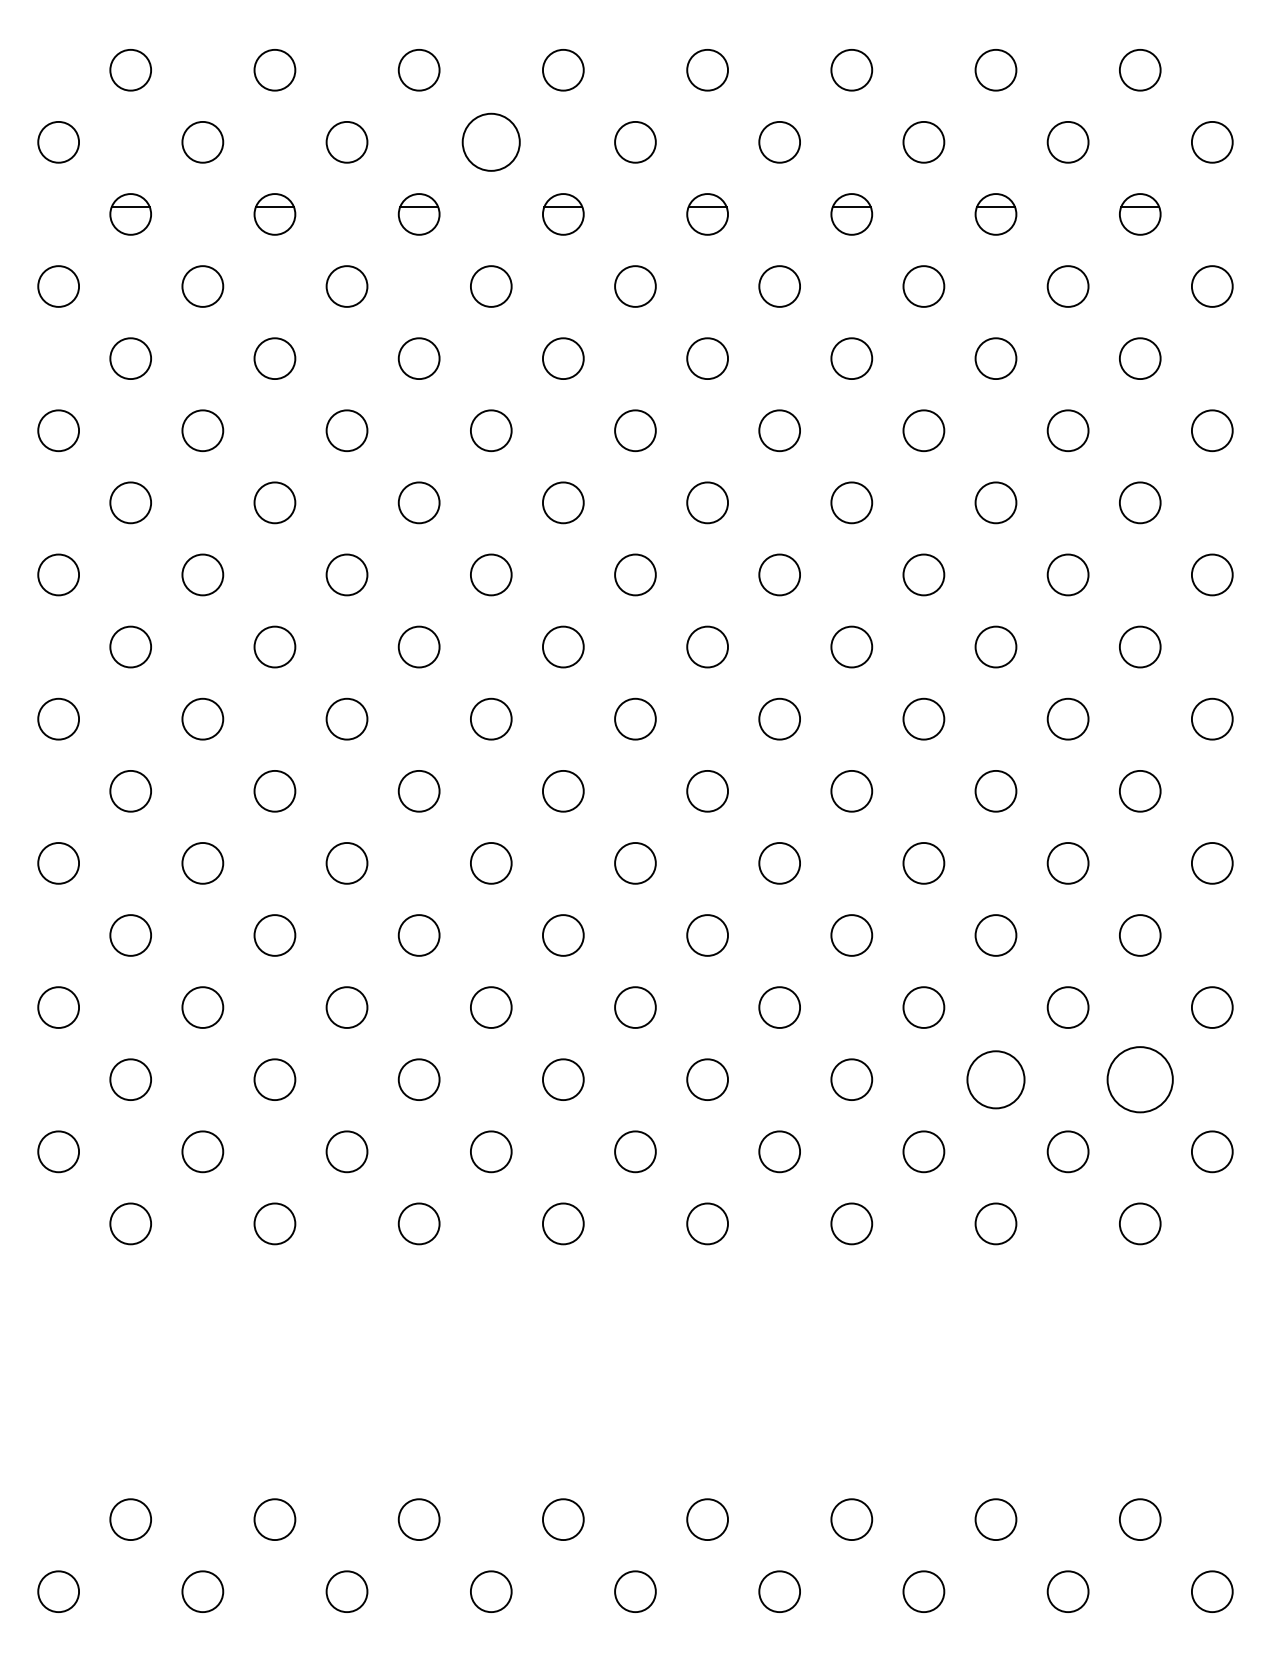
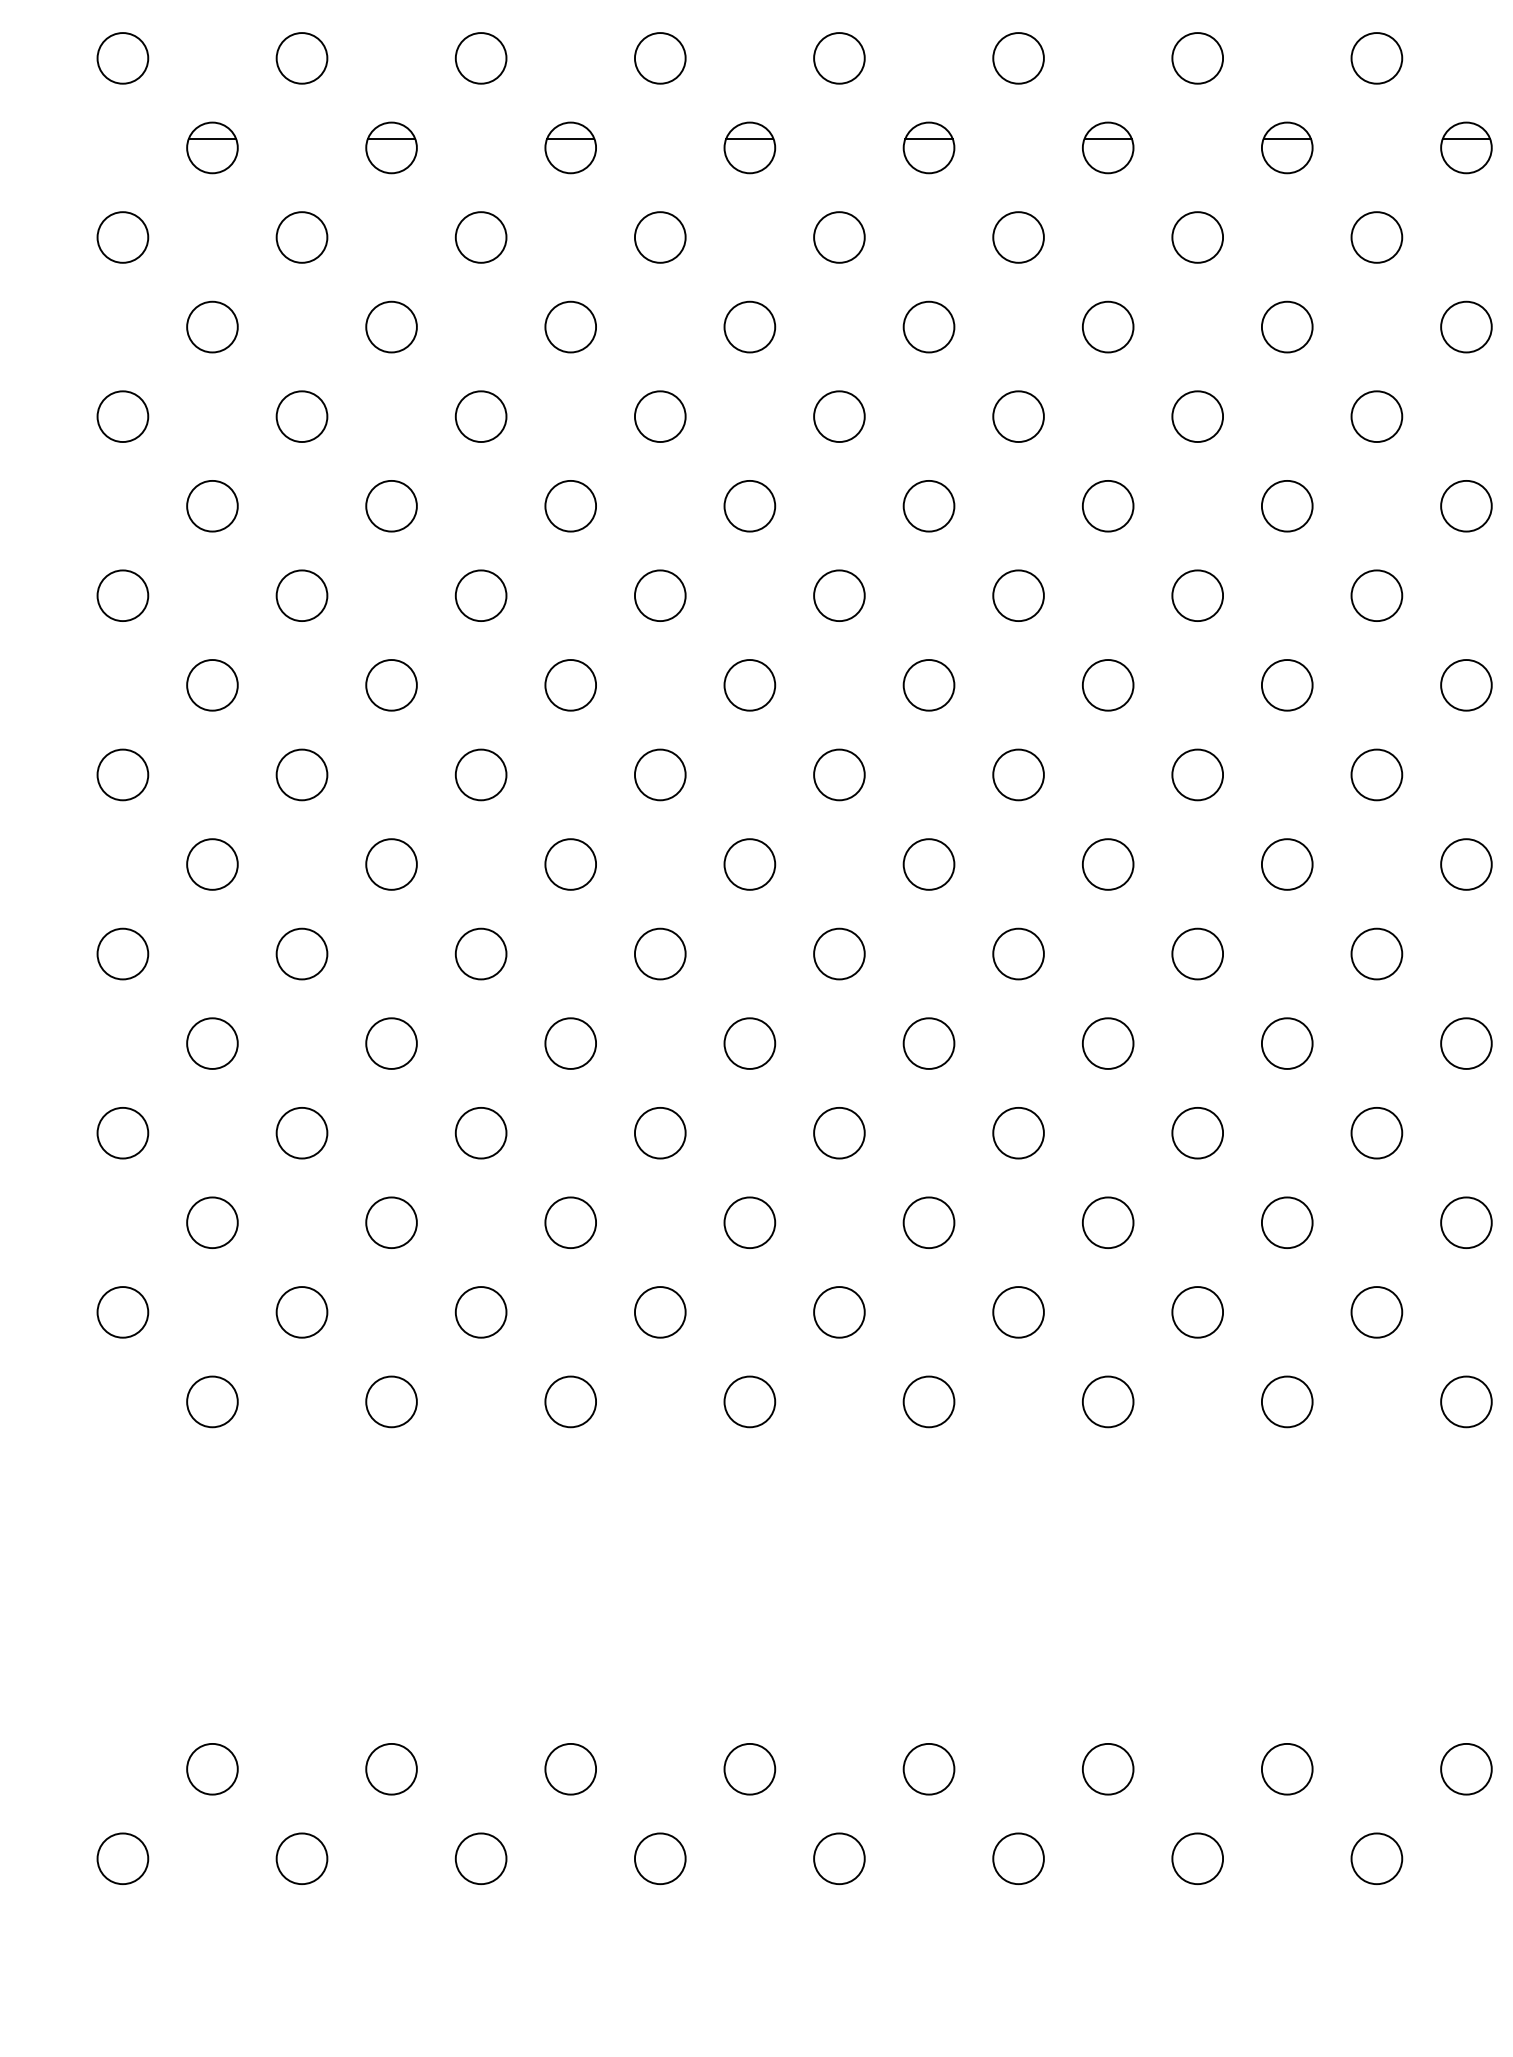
circle: (490, 141) -> (659, 57), size x0.71
circle: (995, 1079) -> (1286, 1222), size x0.71
circle: (1139, 1079) -> (1465, 1222), size x0.62

